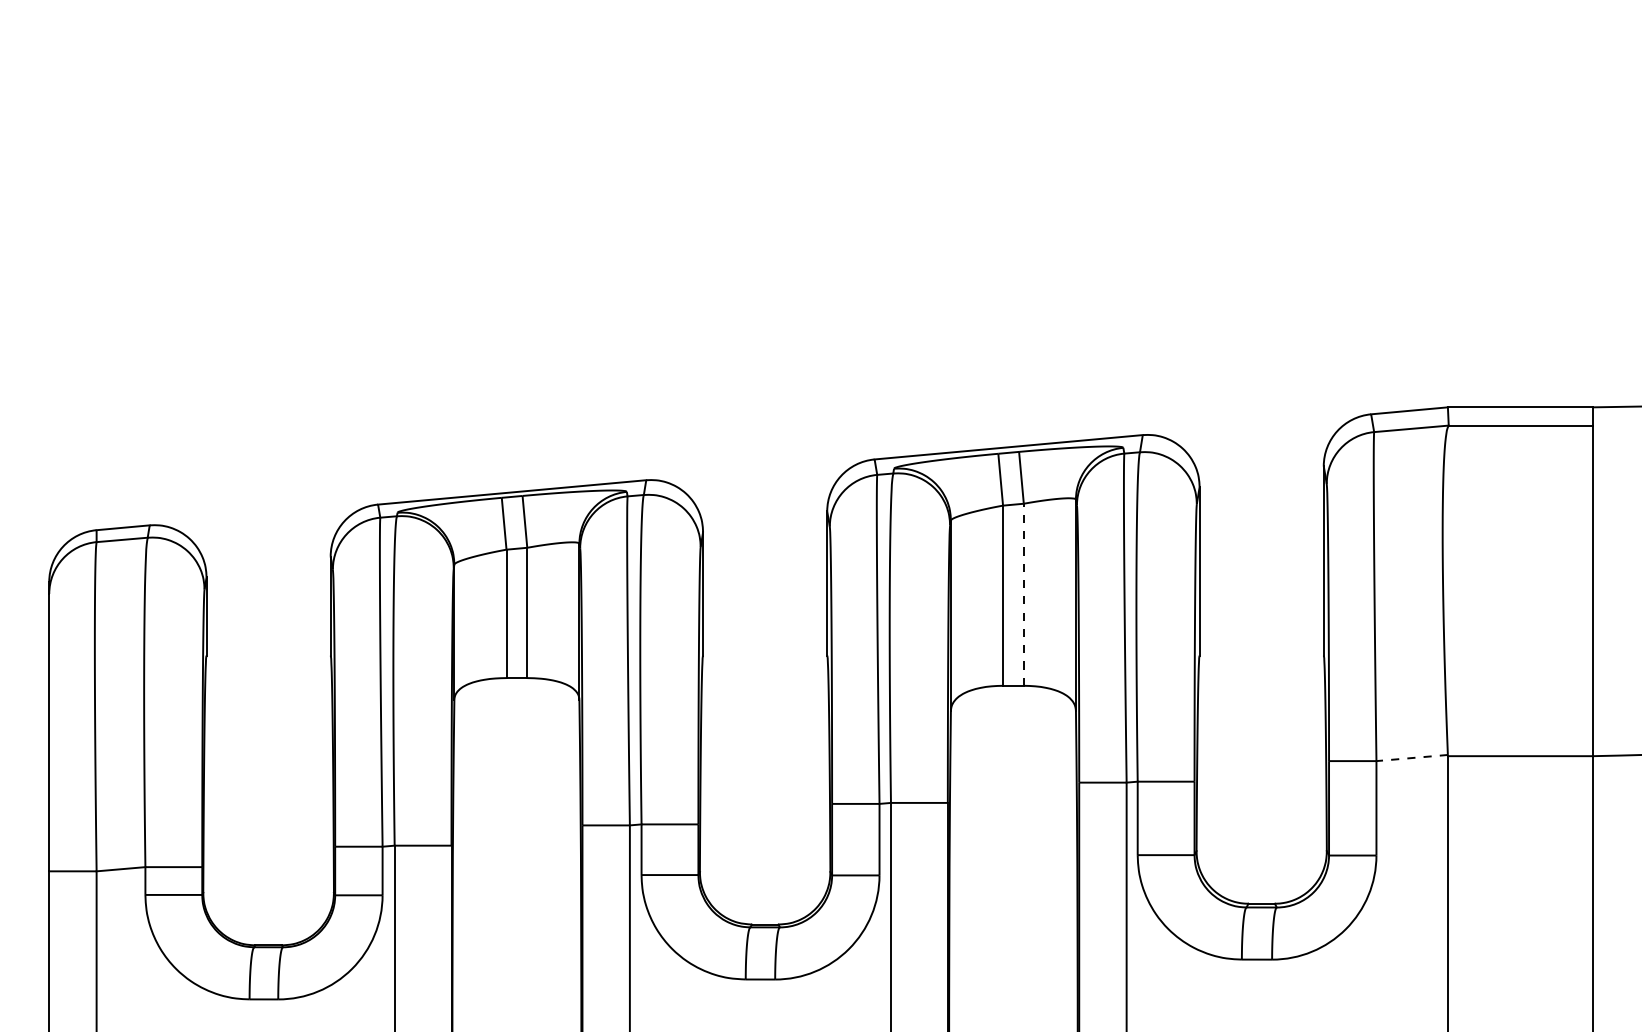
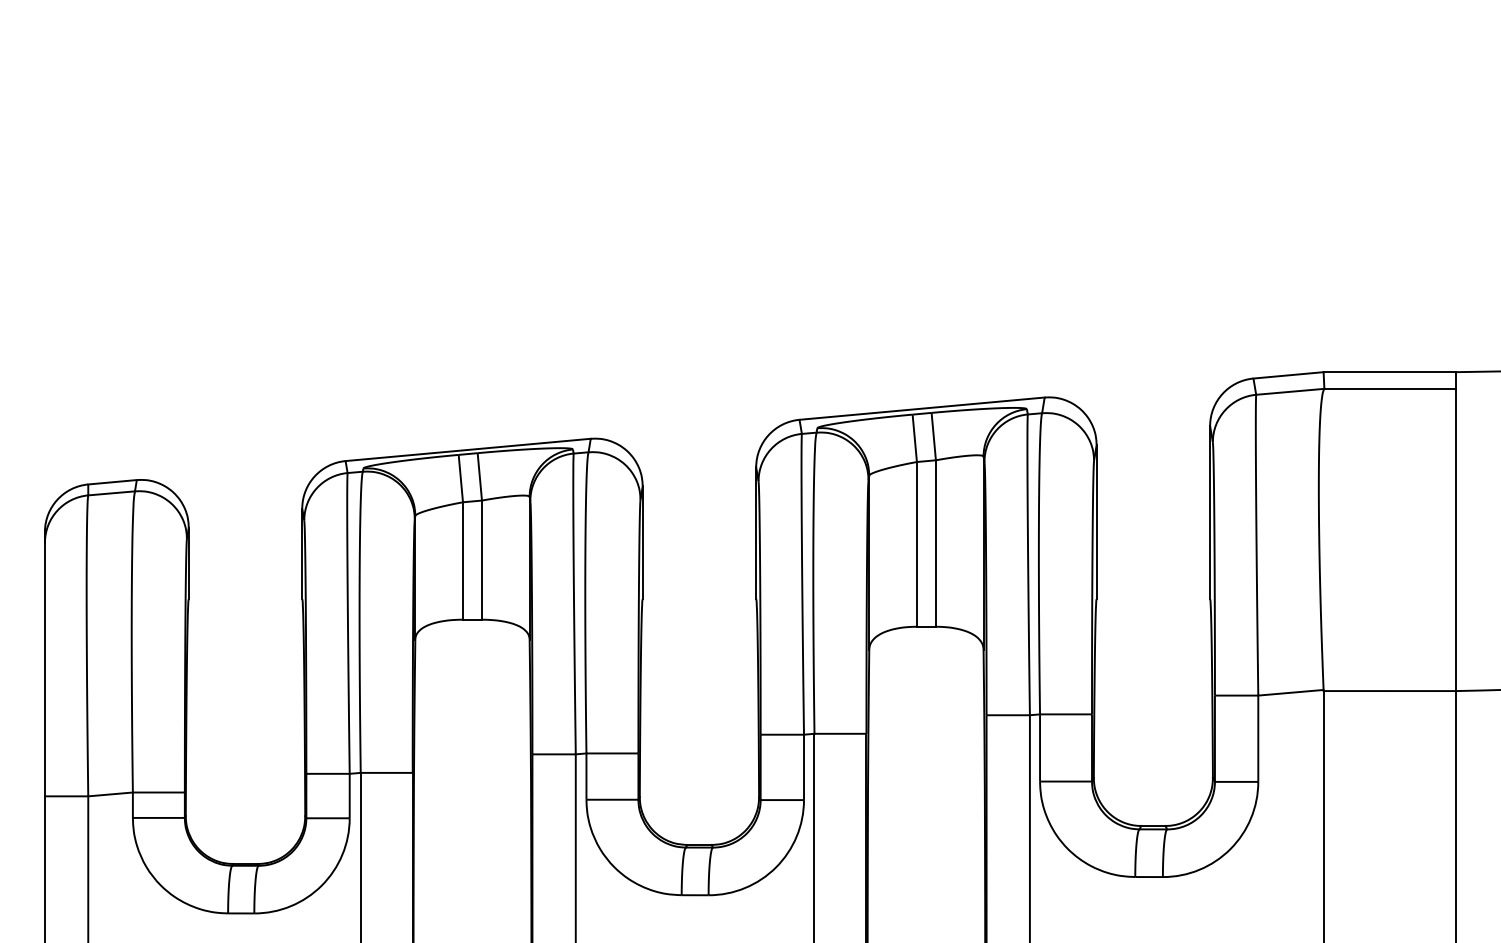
line: (1023, 594) -> (935, 543), dashed -> solid
line: (1412, 758) -> (1291, 693), dashed -> solid

